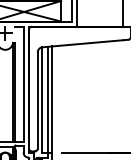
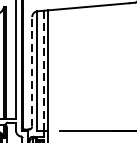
line: (47, 99) -> (43, 70), solid -> dashed
line: (37, 100) -> (31, 71), solid -> dashed

